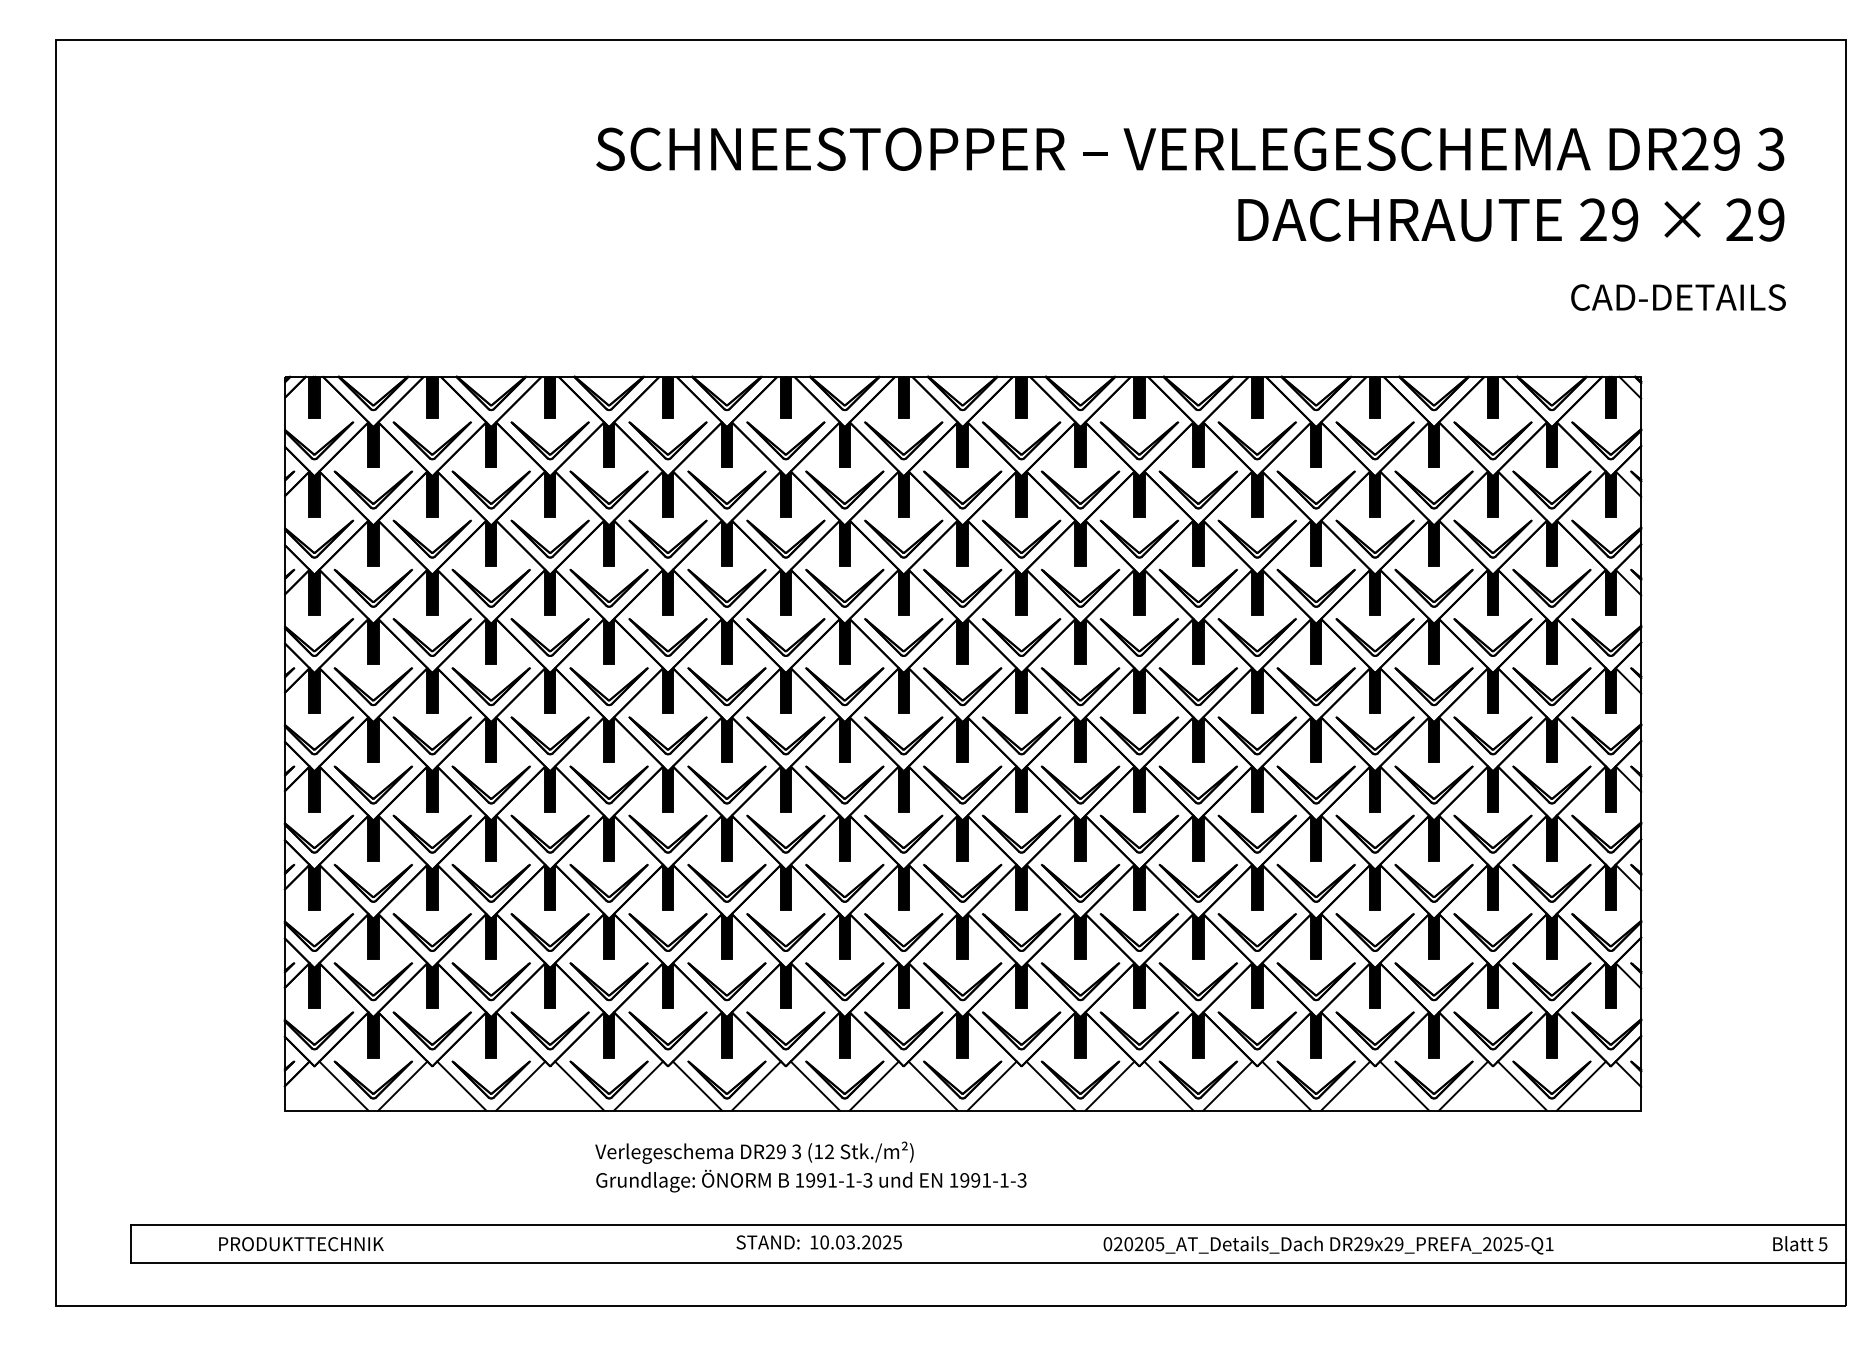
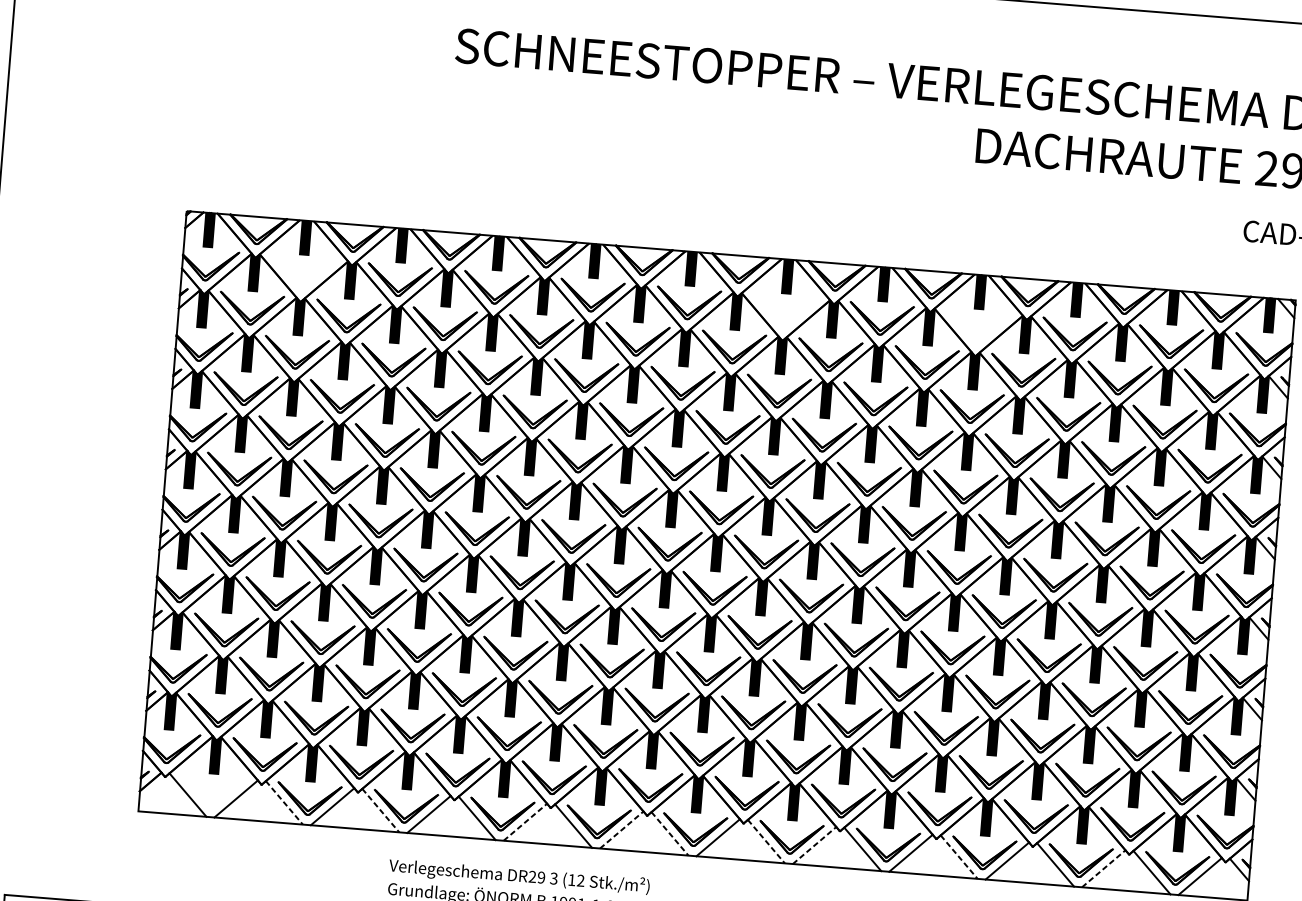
part: (424, 446) -> (296, 277), removed
part: (1249, 446) -> (970, 331), removed
part: (1014, 447) -> (778, 316), removed
part: (366, 1086) -> (206, 796), removed
line: (461, 1086) -> (284, 803), solid -> dashed
line: (579, 1086) -> (380, 810), solid -> dashed
line: (756, 1086) -> (525, 822), solid -> dashed
line: (874, 1086) -> (621, 830), solid -> dashed
line: (933, 1086) -> (670, 834), solid -> dashed
line: (1051, 1086) -> (766, 841), solid -> dashed
line: (1109, 1086) -> (814, 845), solid -> dashed
line: (1286, 1086) -> (958, 857), solid -> dashed
line: (1463, 1086) -> (1103, 869), solid -> dashed

